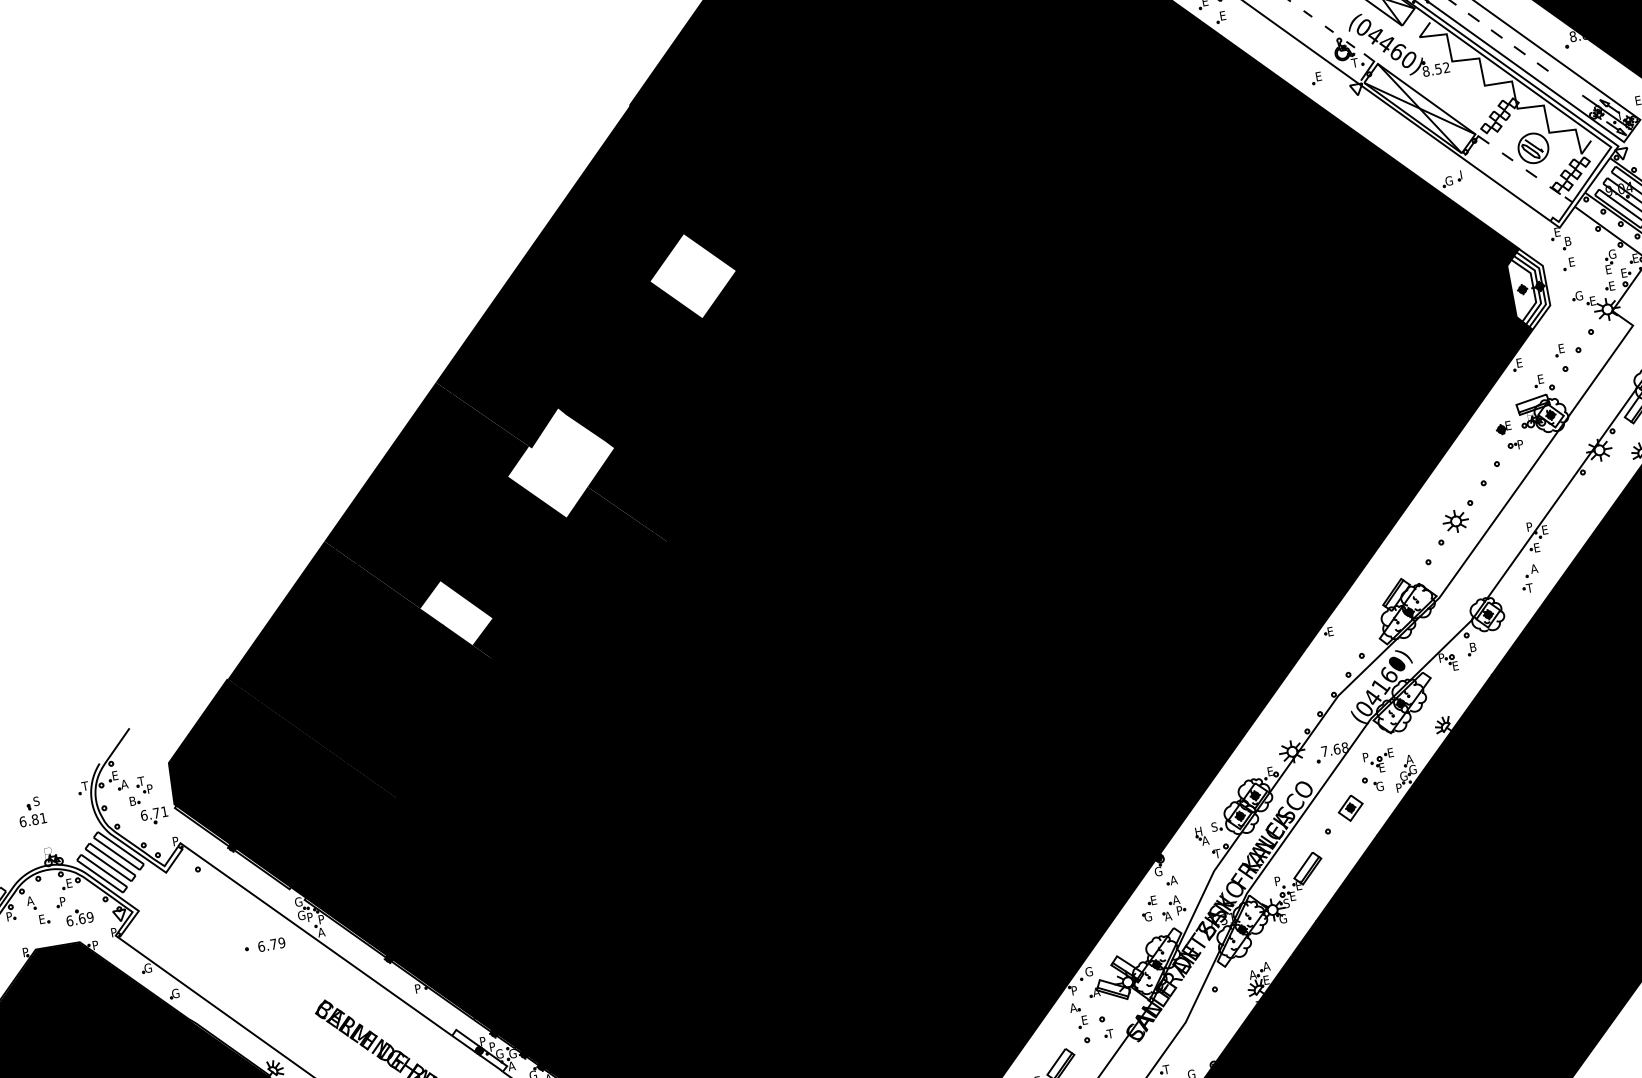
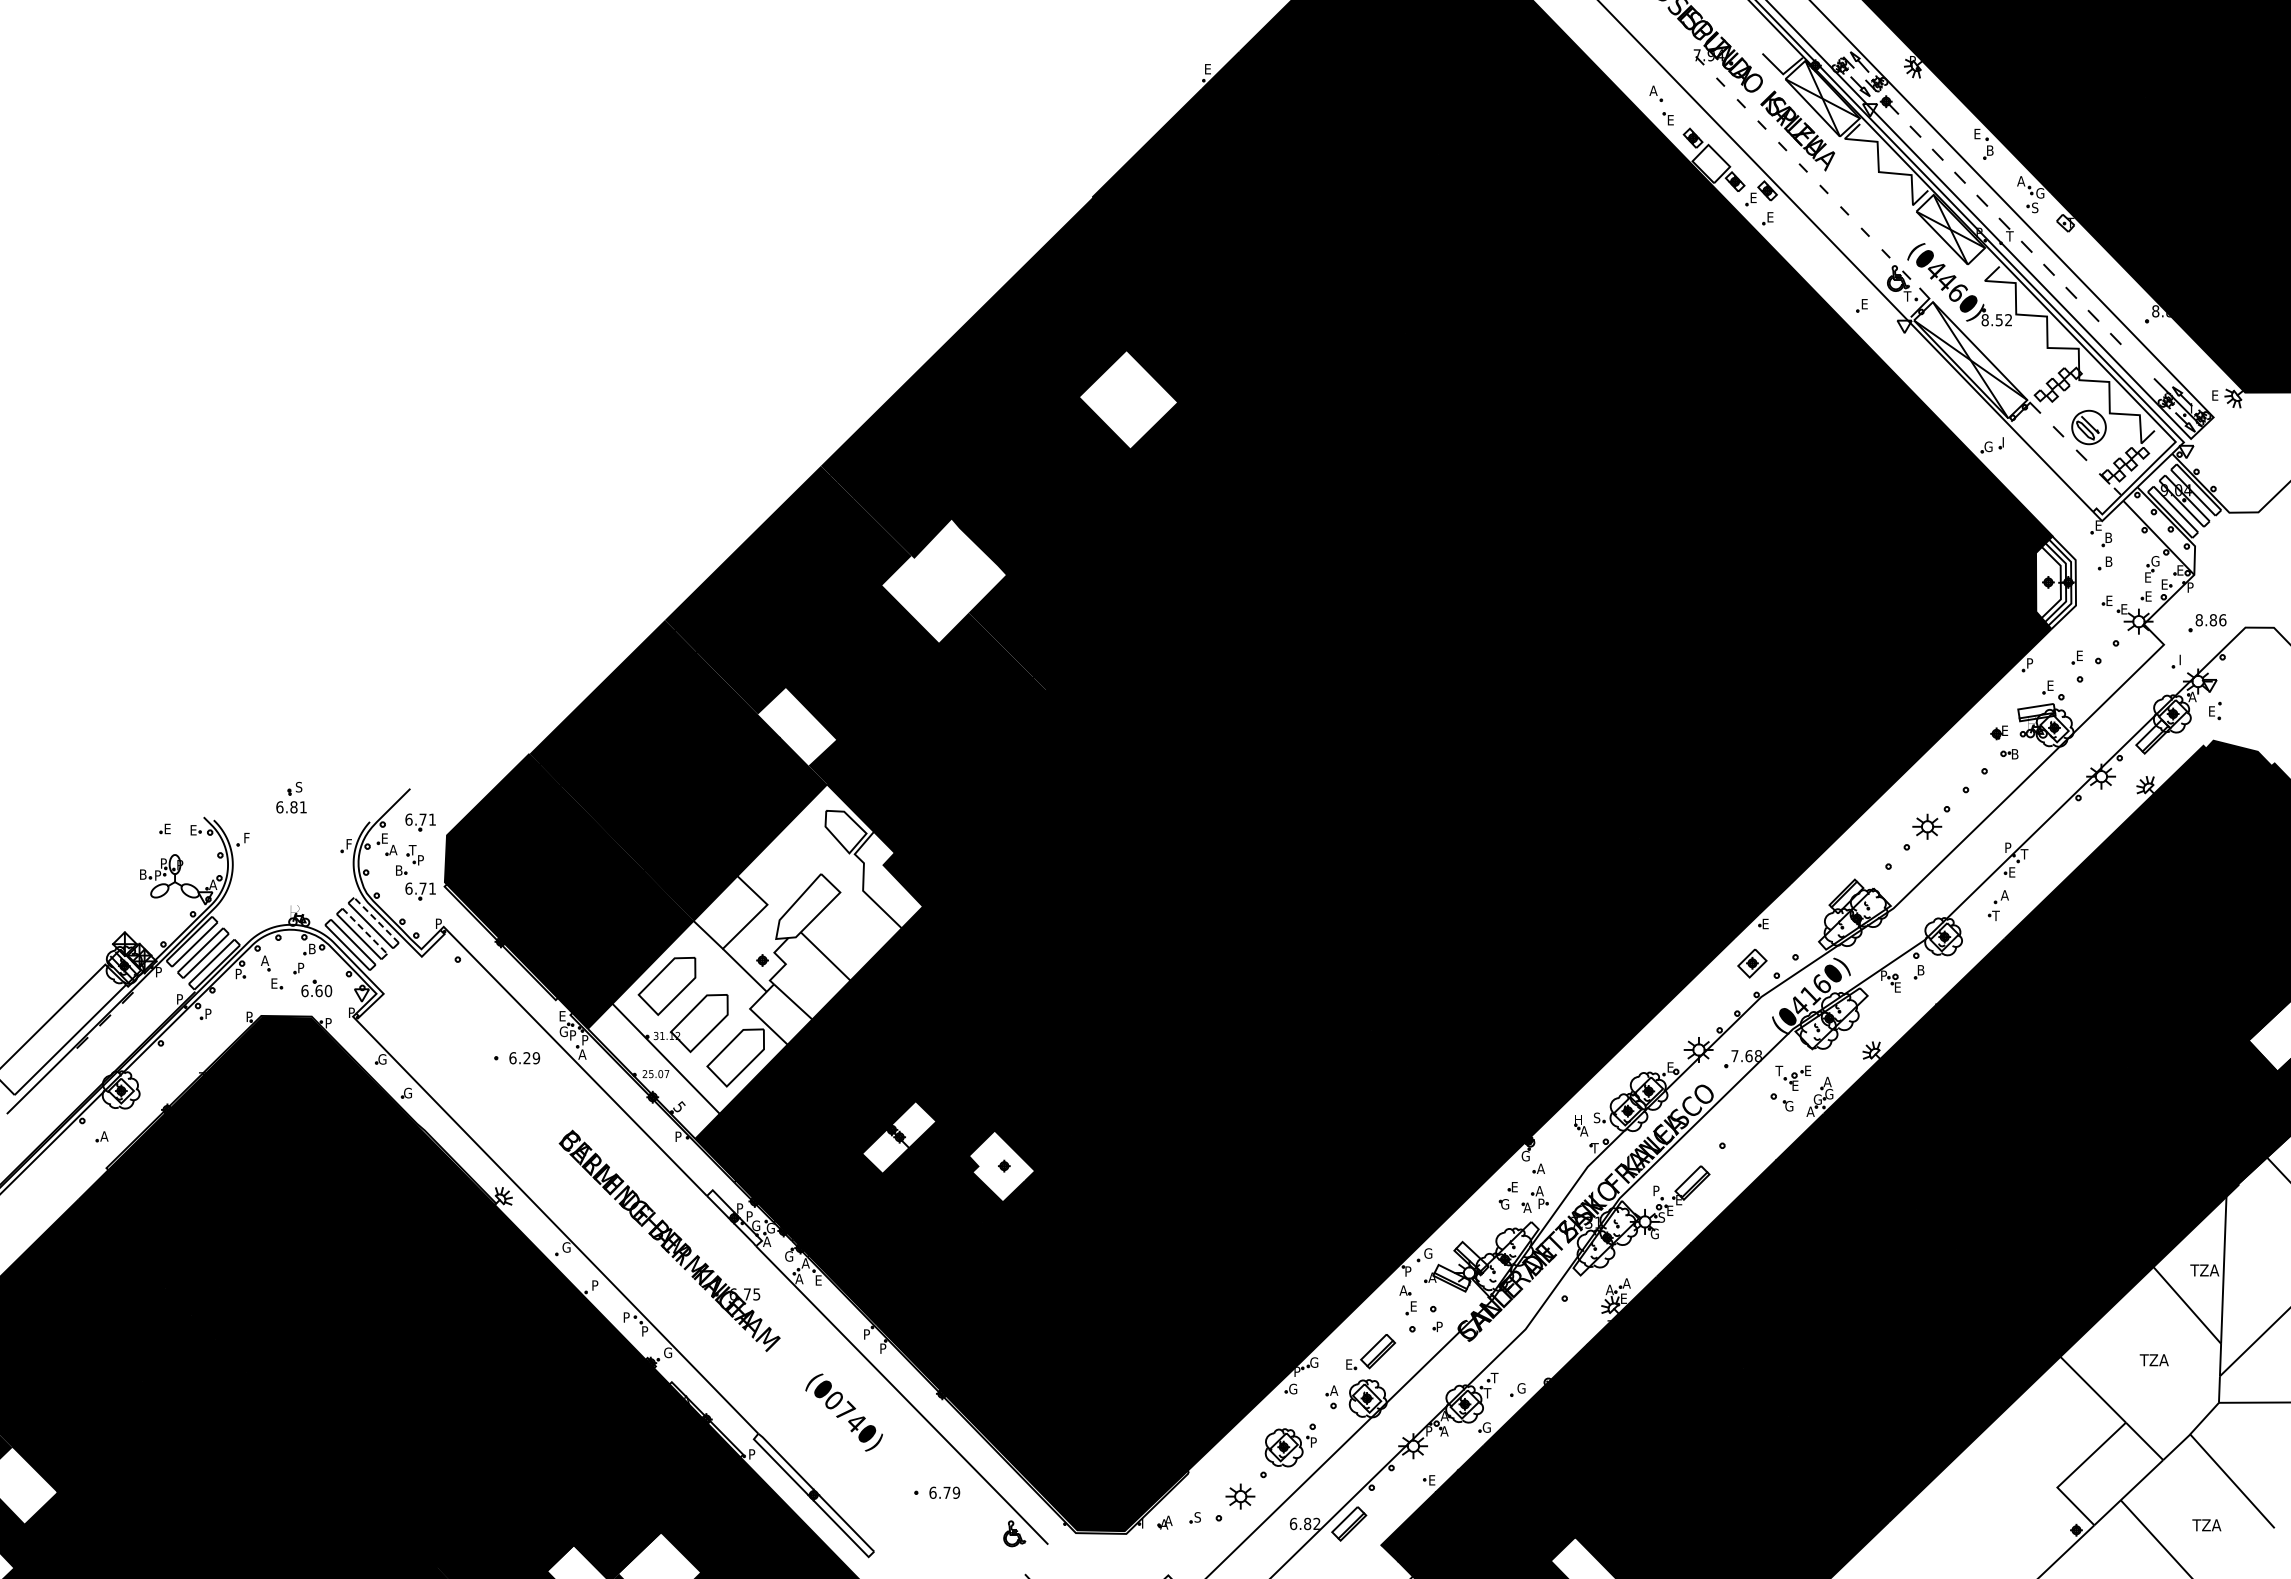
text: (1574, 261) -> (2111, 561), E -> B
text: (1579, 295) -> (2110, 600), G -> E
text: (1519, 363) -> (2030, 663), E -> P
text: (1521, 444) -> (2015, 754), P -> B
text: (1544, 530) -> (2024, 854), E -> T
part: (143, 756) -> (420, 822), added
text: (1365, 756) -> (1779, 1070), P -> T
text: (85, 786) -> (349, 844), T -> F
text: (1399, 787) -> (1810, 1111), P -> A
part: (1350, 808) -> (1752, 963), moved
part: (31, 811) -> (291, 797), moved
fill: (457, 824) -> (755, 961), removed
line: (120, 848) -> (376, 920), solid -> dashed
line: (112, 859) -> (364, 931), solid -> dashed
text: (71, 882) -> (314, 948), E -> B
text: (298, 901) -> (563, 1015), G -> E
text: (89, 917) -> (327, 991), 6.69 -> 6.60
text: (273, 944) -> (526, 1058), 6.79 -> 6.29
fill: (609, 954) -> (898, 1137), removed
fill: (703, 963) -> (1001, 1166), removed
text: (1110, 1033) -> (1439, 1326), T -> P

